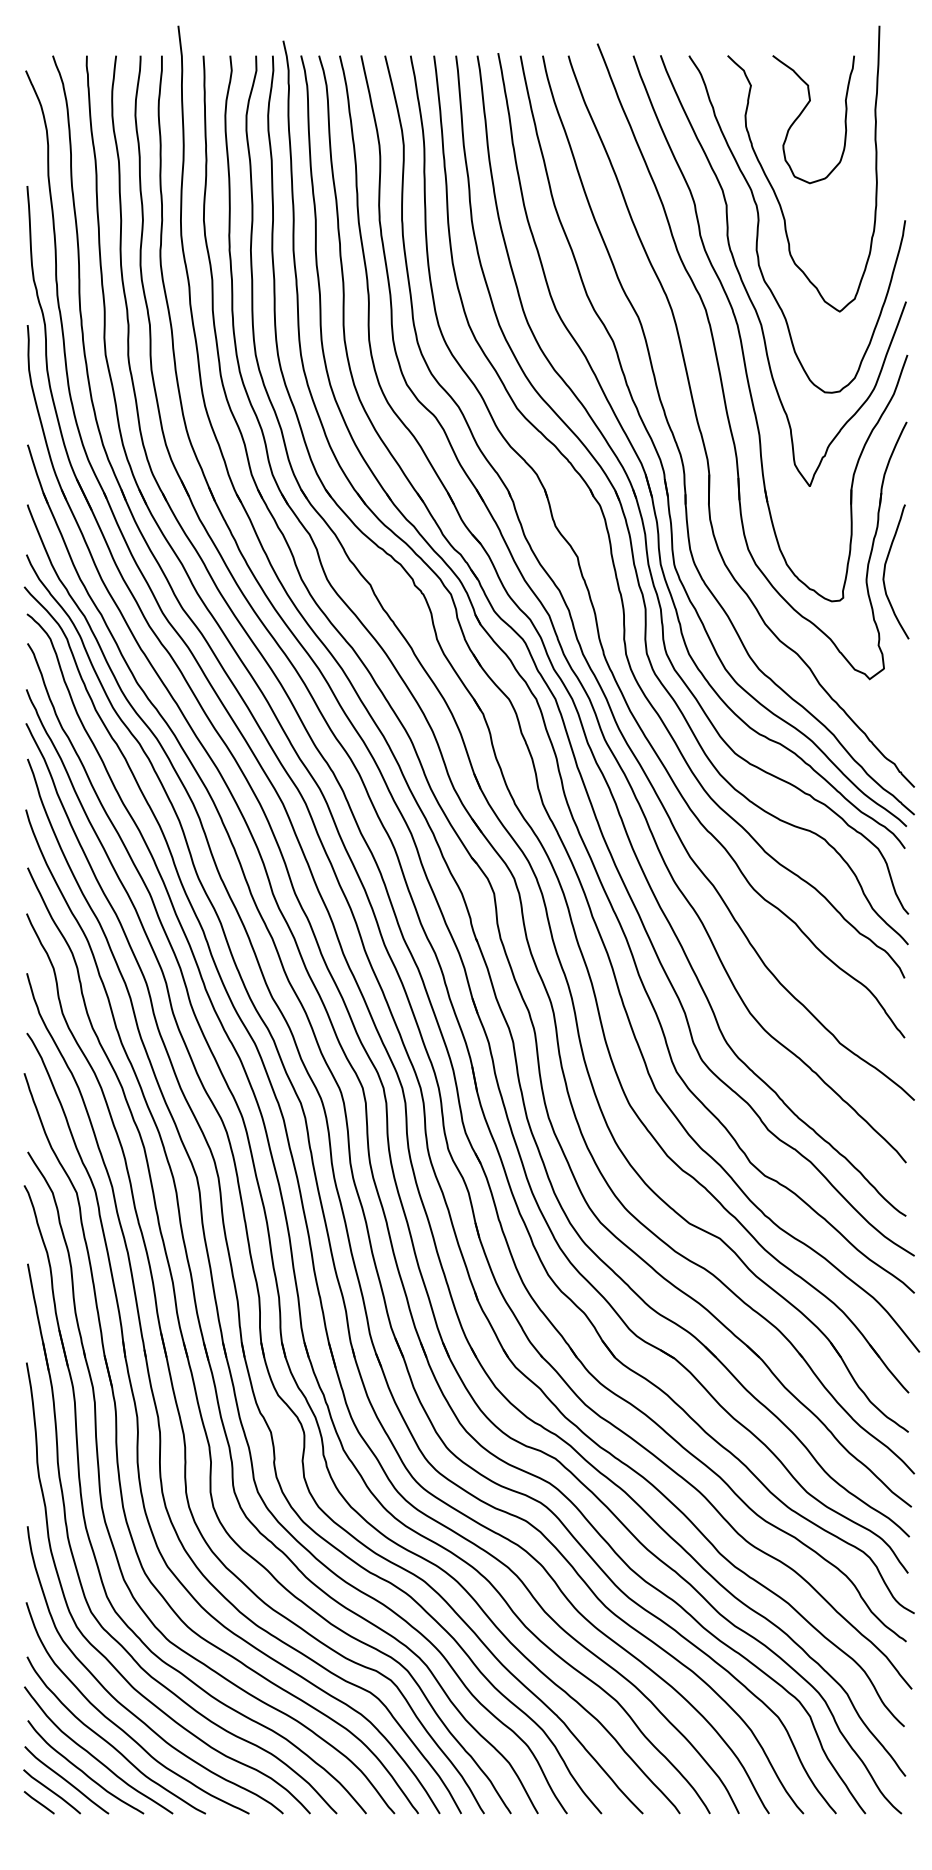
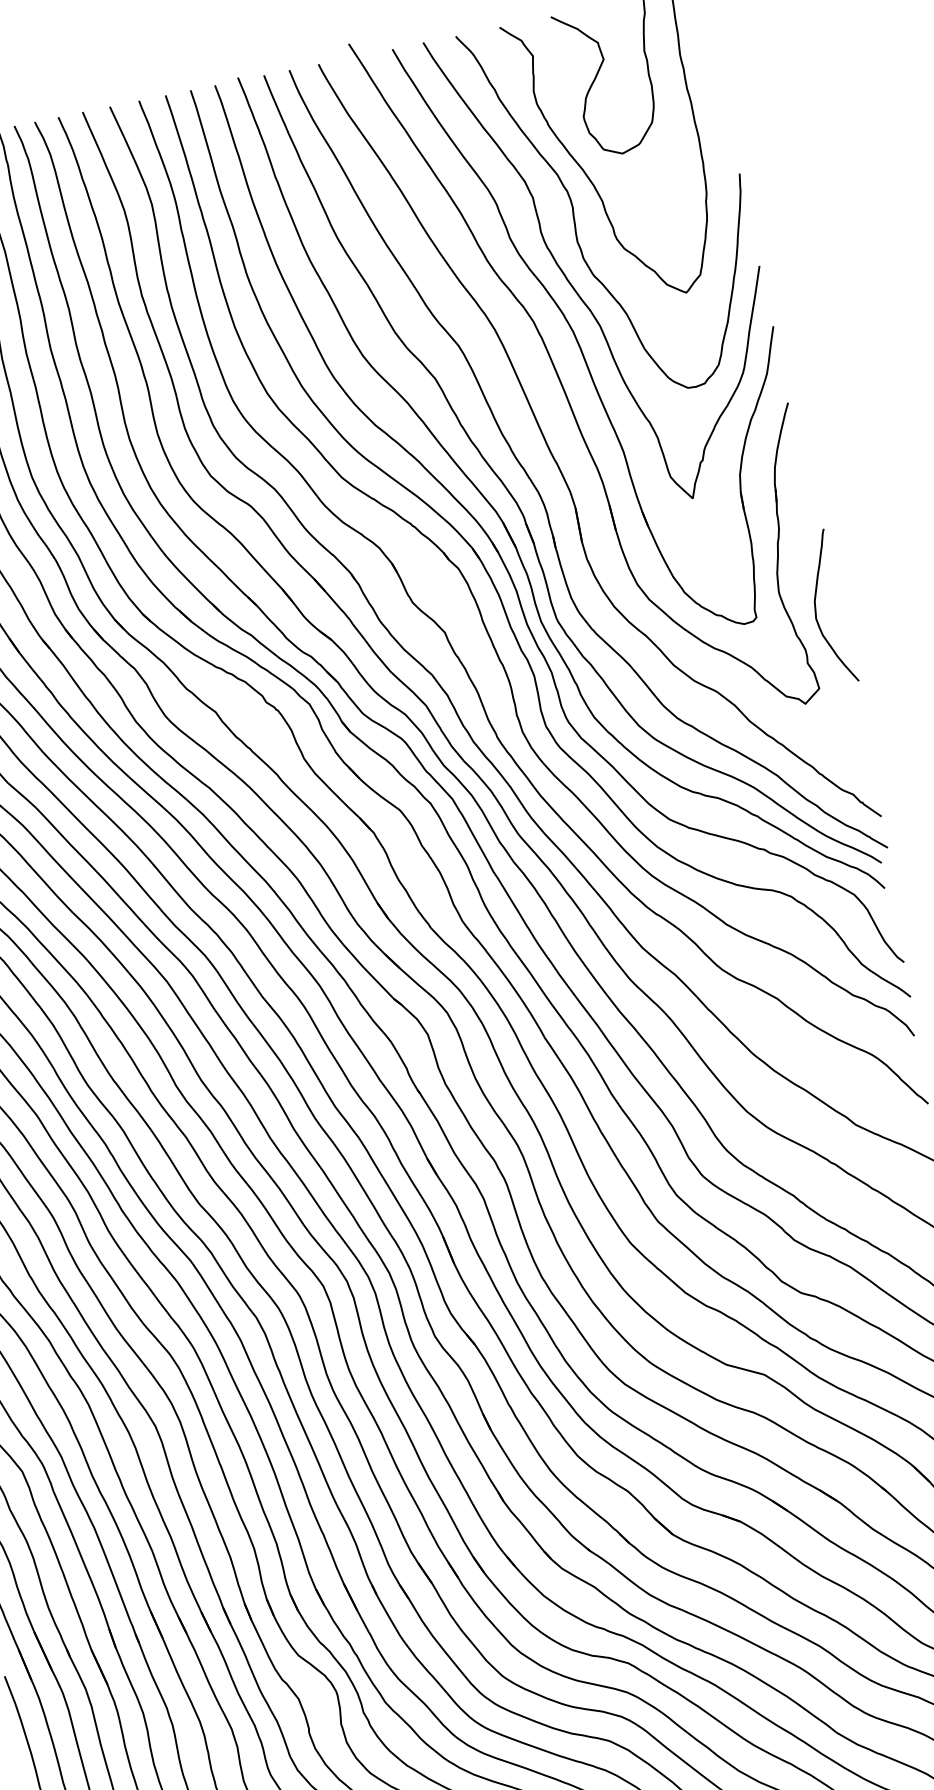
curve: (885, 571) -> (816, 609), moved

